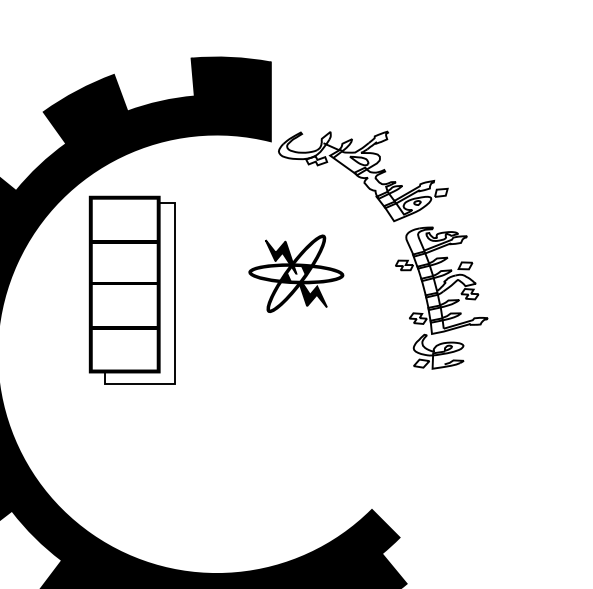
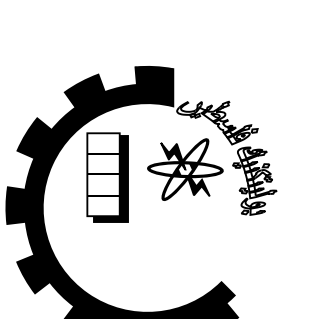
part: (296, 273) -> (185, 169), size x1.67
fill: (139, 292) -> (110, 178), added

